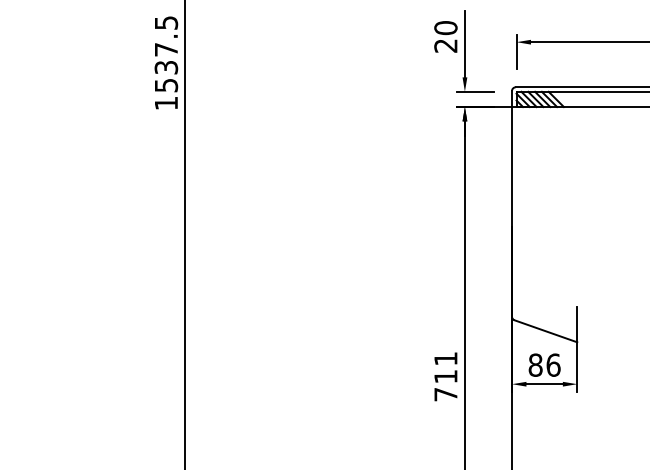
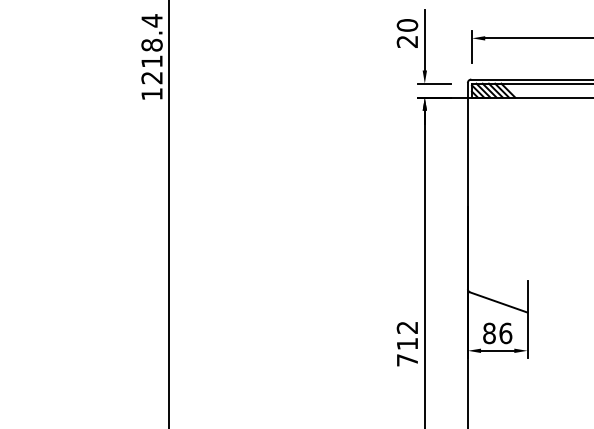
text: (166, 53) -> (152, 48), 1537.5 -> 1218.4
text: (445, 358) -> (407, 327), 711 -> 712

